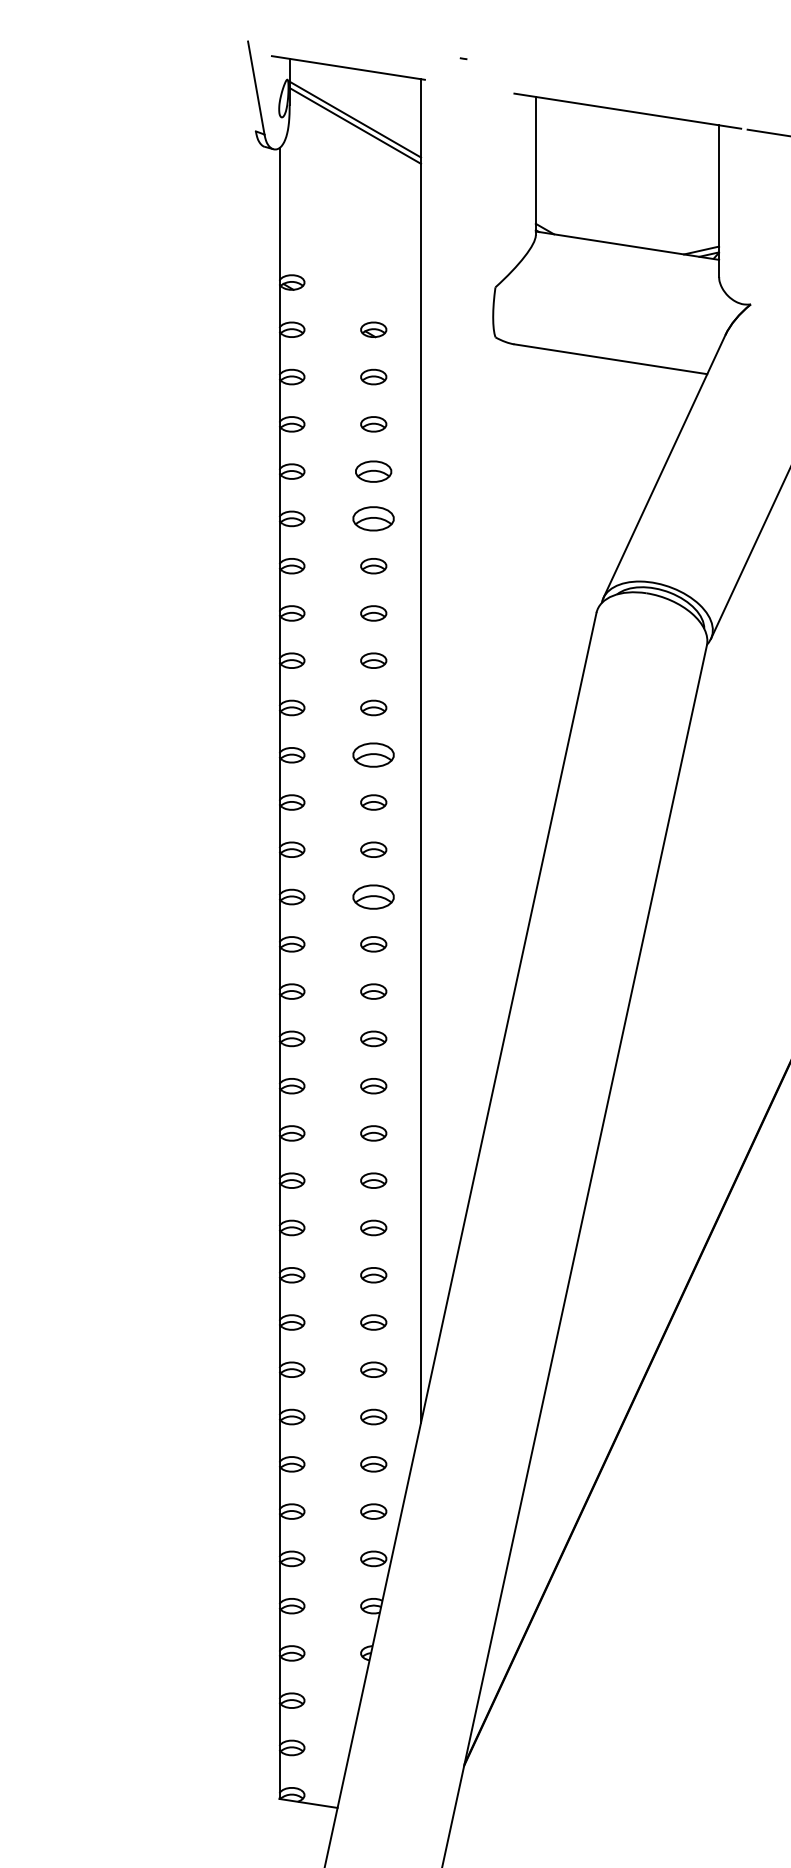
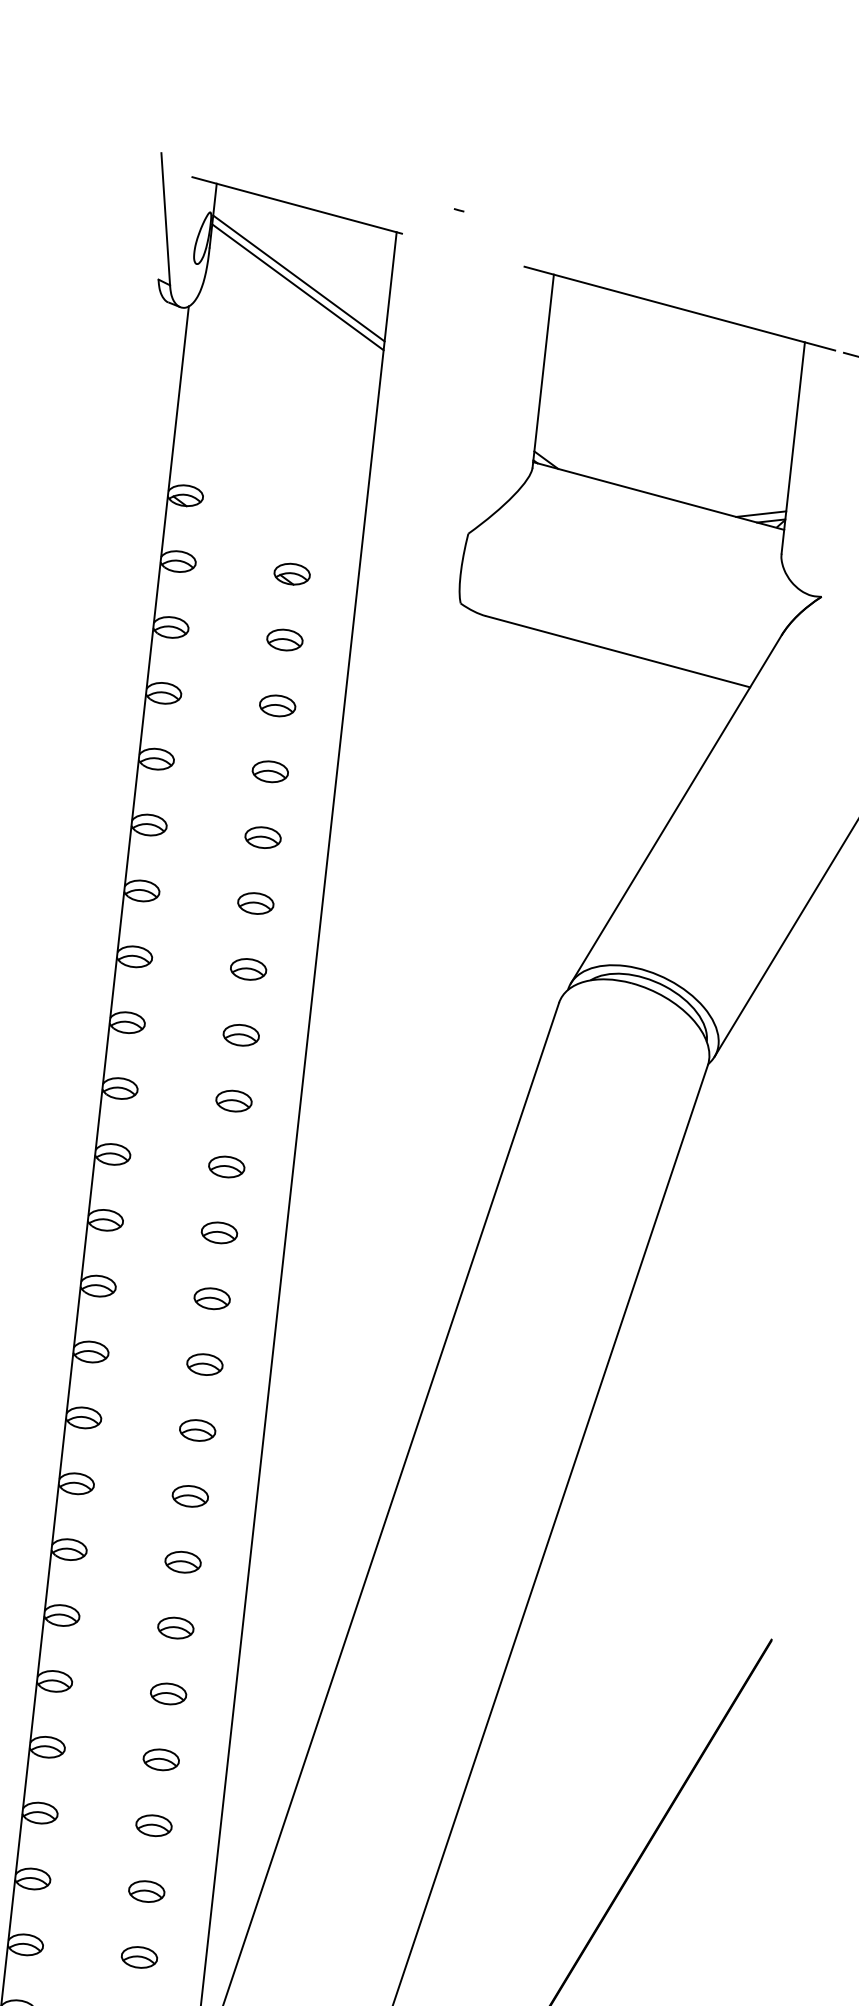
part: (373, 471) -> (270, 771), size x0.71
part: (373, 518) -> (262, 837), size x0.62
part: (373, 755) -> (226, 1167), size x0.62
part: (373, 896) -> (204, 1363), size x0.62

